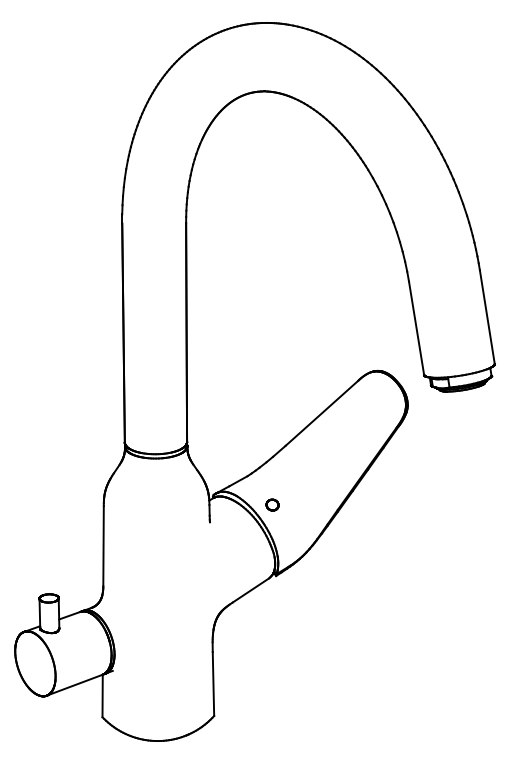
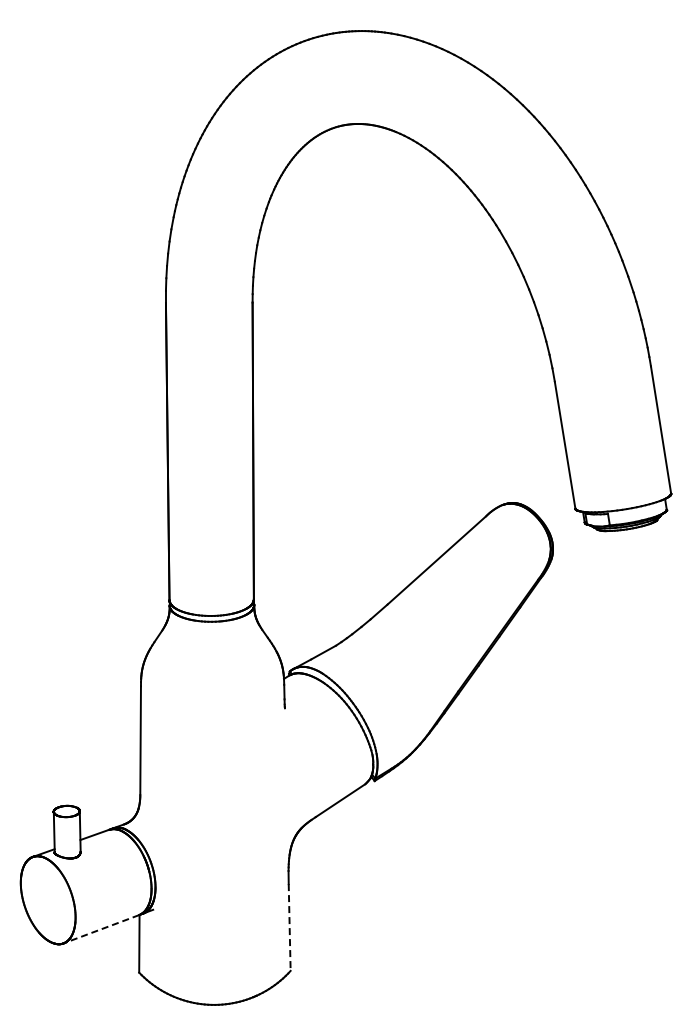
part: (272, 504) -> (369, 684), removed
line: (213, 683) -> (289, 927), solid -> dashed
line: (74, 685) -> (101, 929), solid -> dashed

